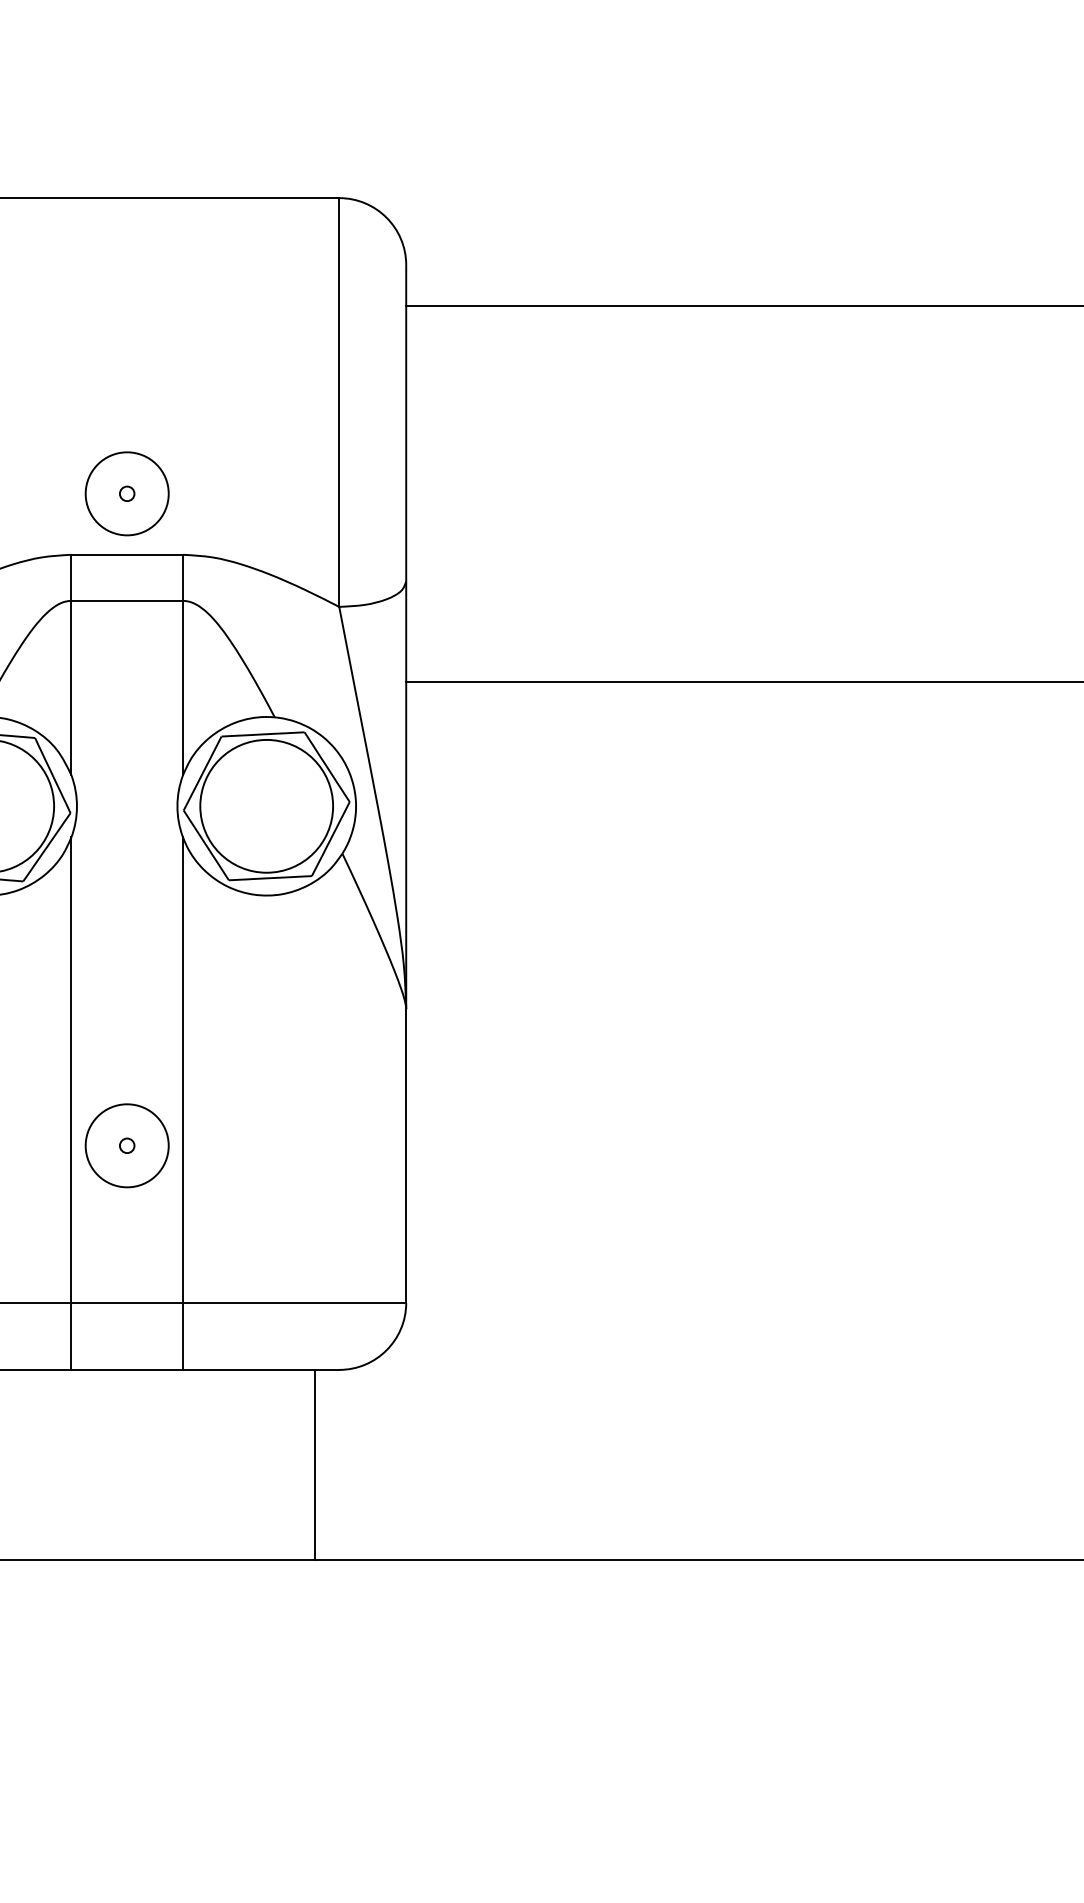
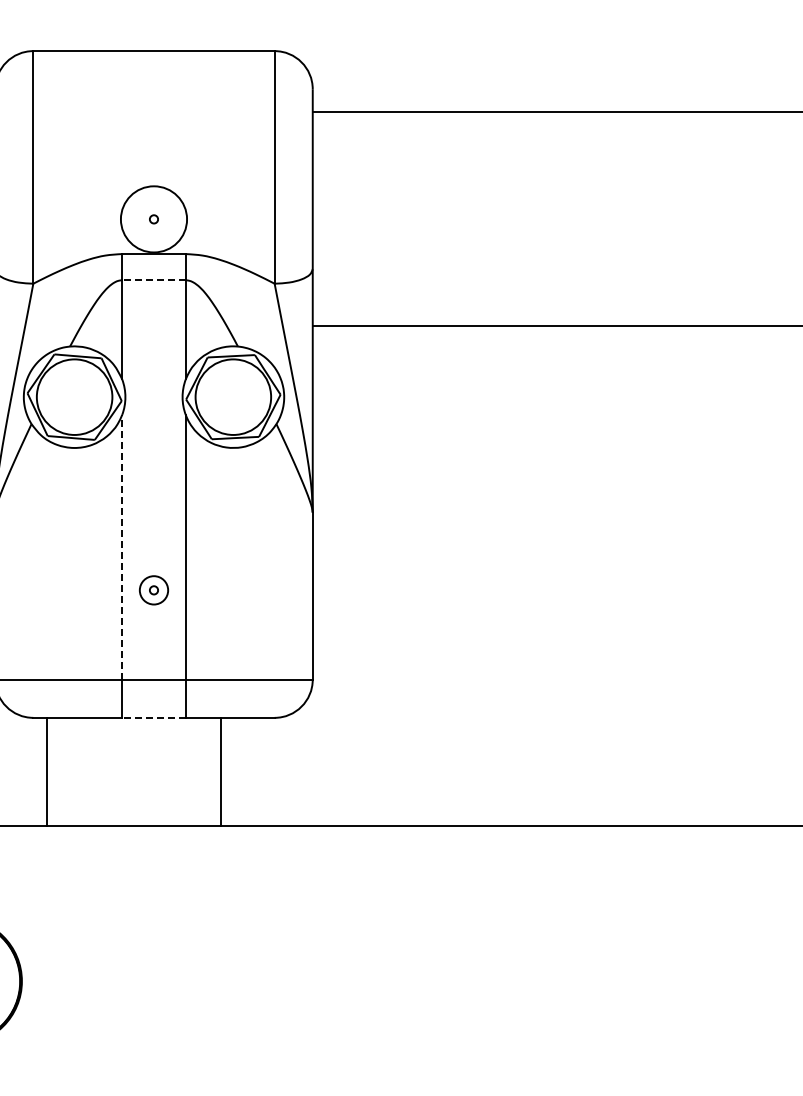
circle: (126, 494) -> (153, 219), size x1.4
line: (128, 601) -> (154, 280), solid -> dashed
line: (71, 1068) -> (122, 546), solid -> dashed
circle: (126, 1144) -> (153, 589), size x0.6
line: (128, 1369) -> (154, 717), solid -> dashed
line: (316, 1464) -> (221, 771), moved

